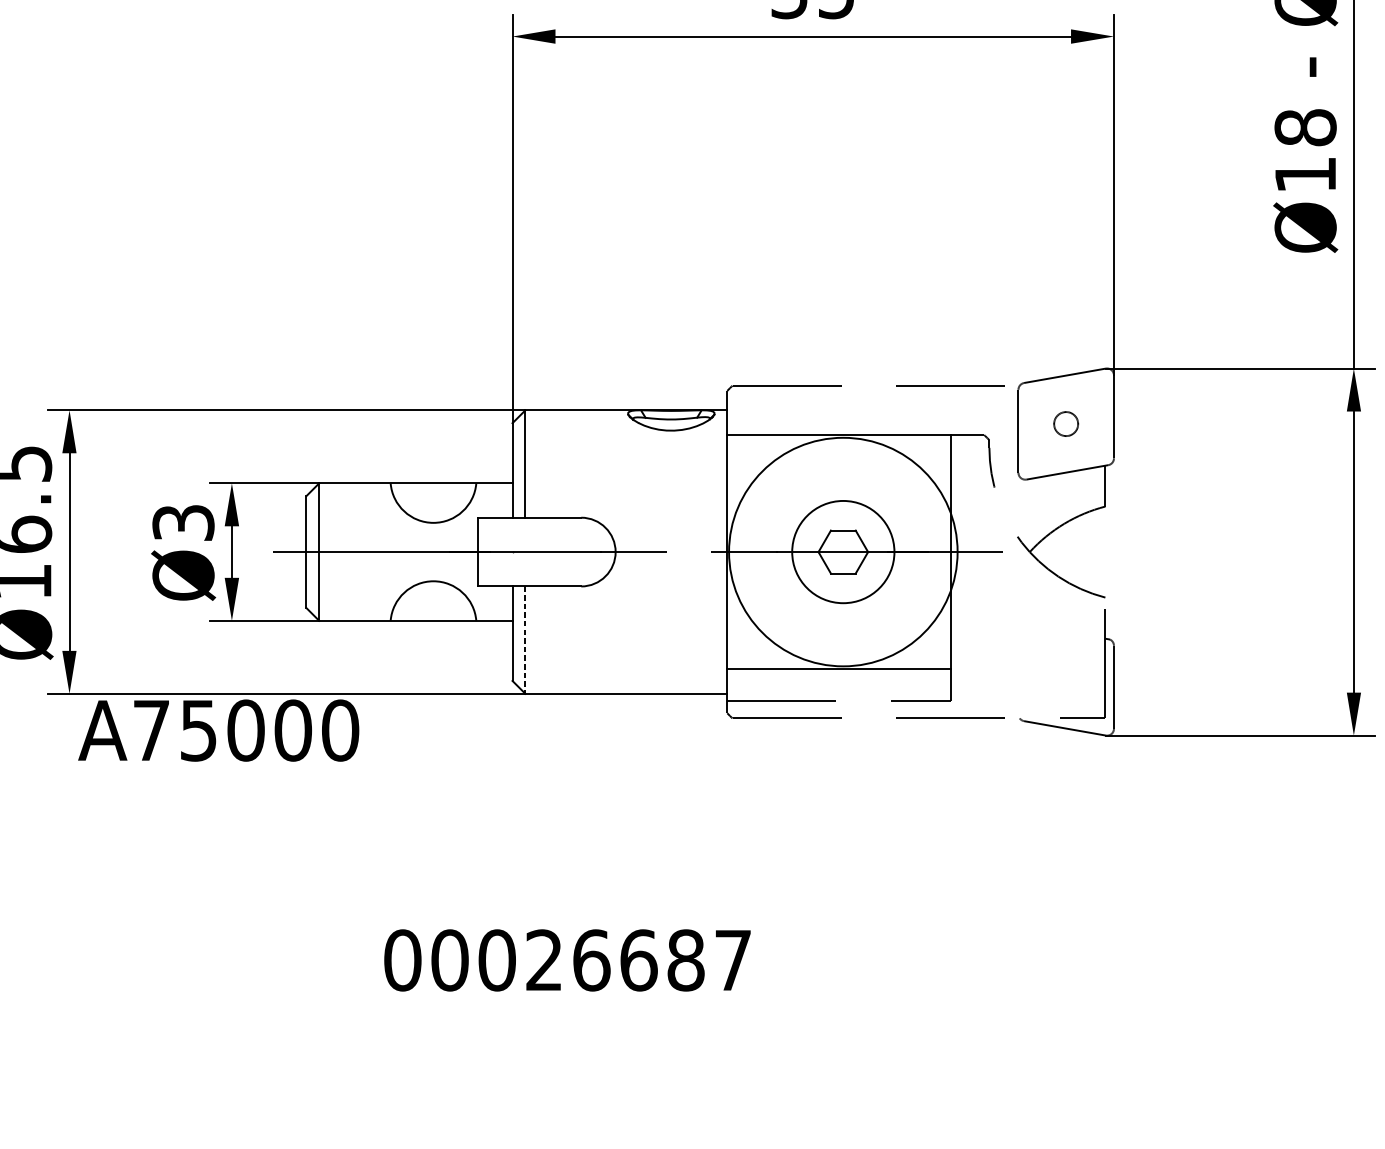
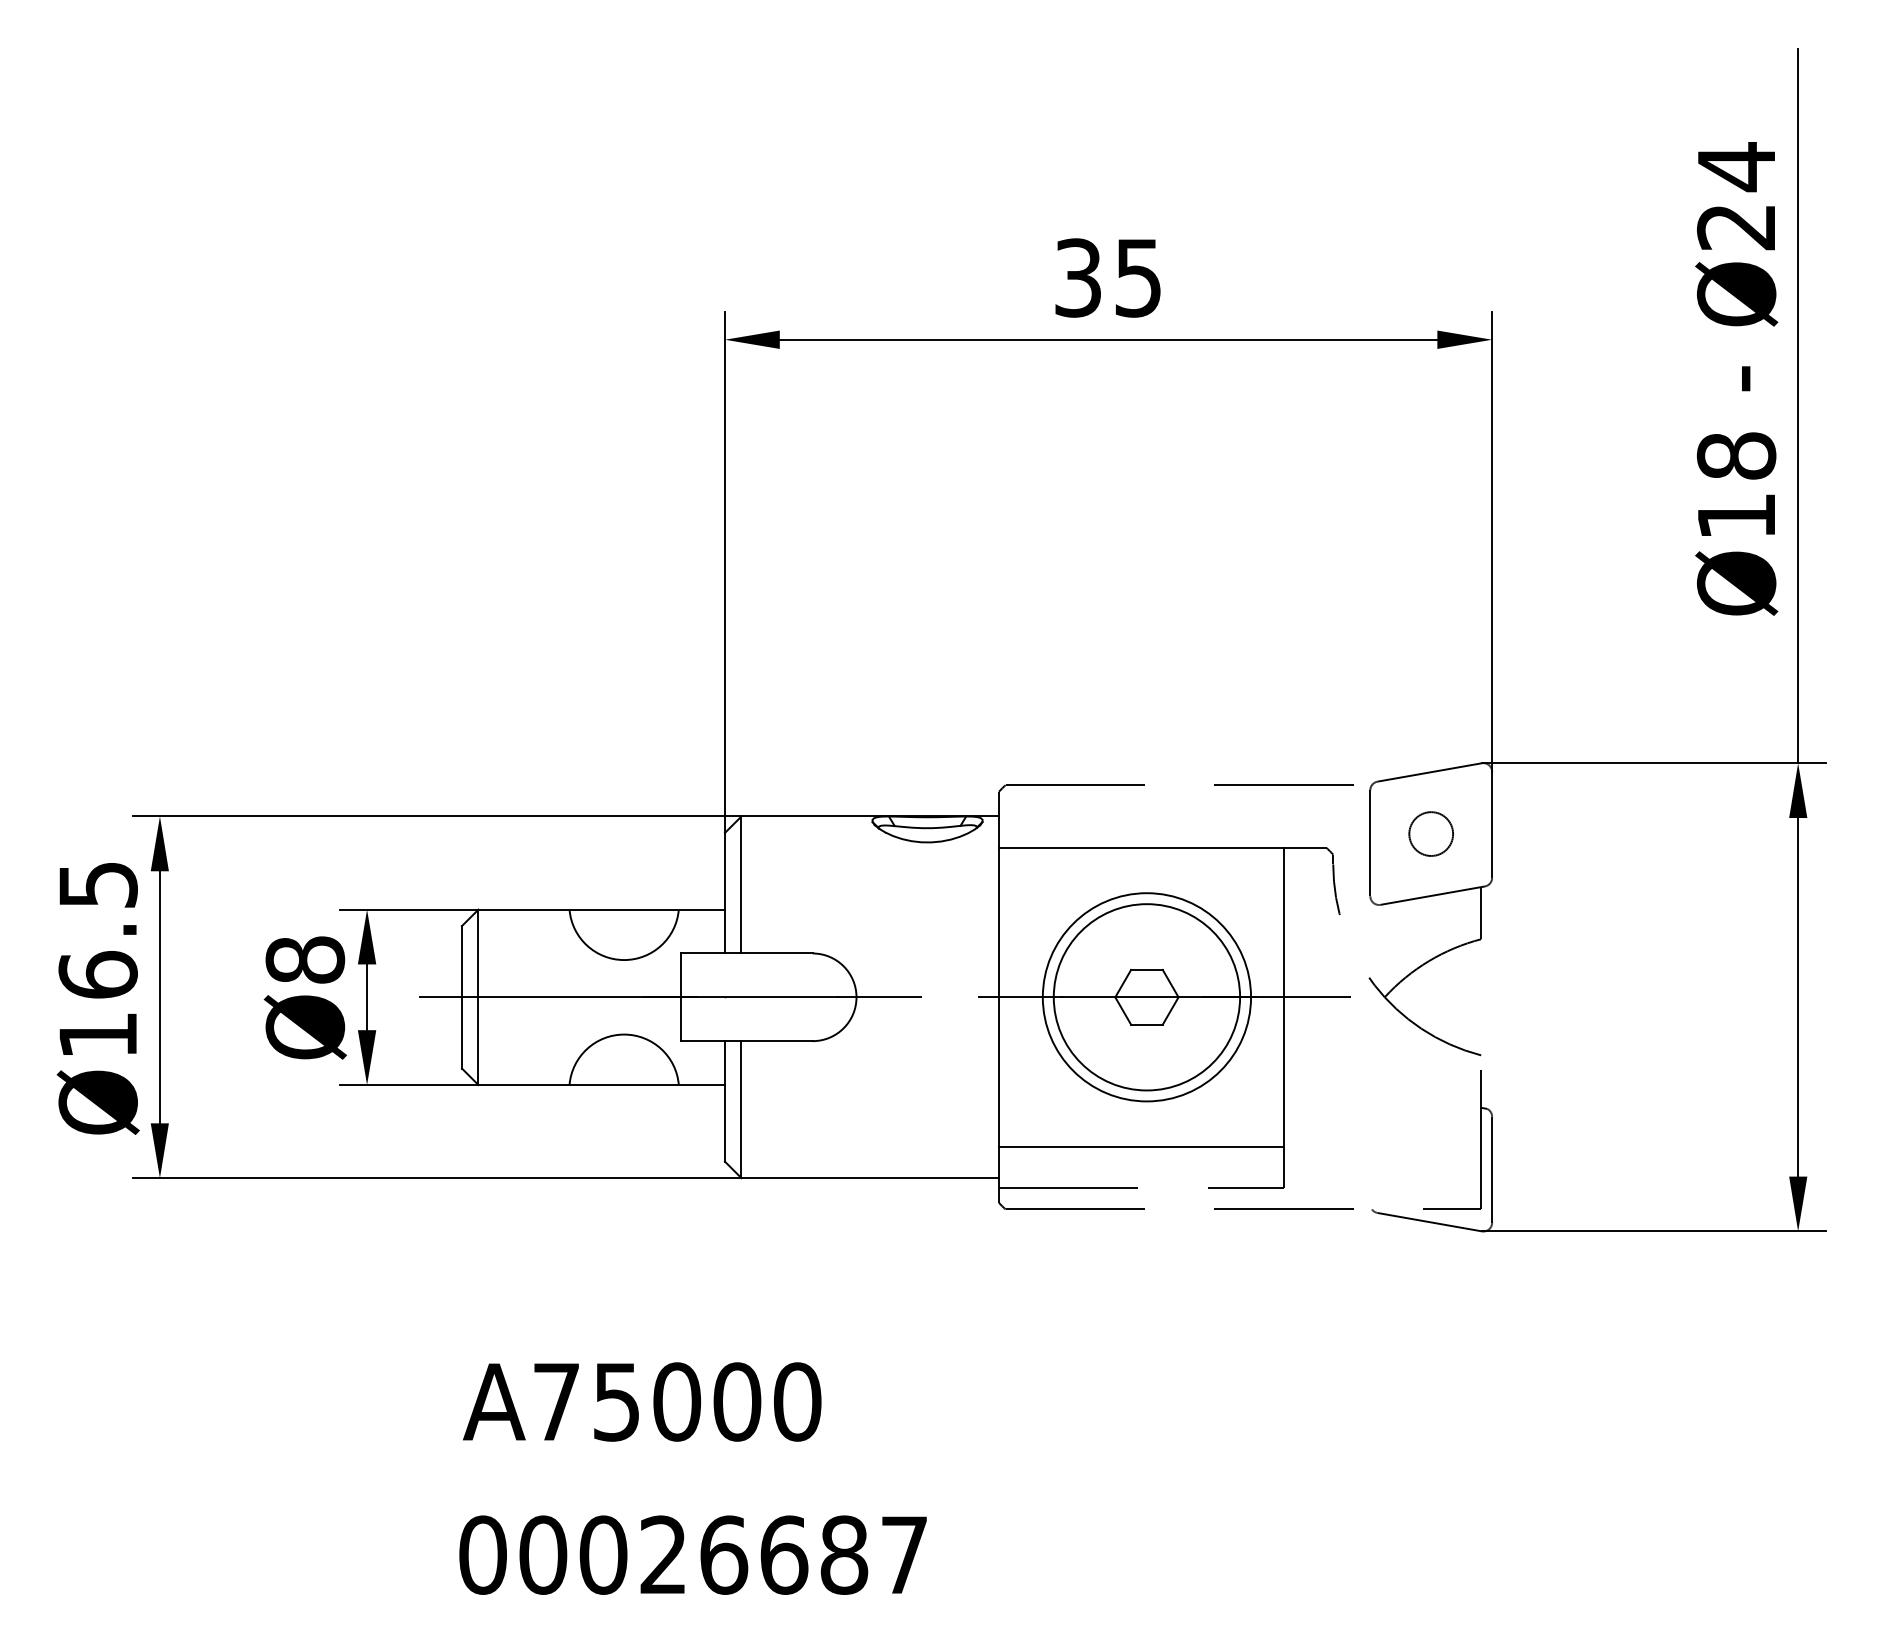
circle: (1065, 423) -> (1430, 833), size x1.43
text: (183, 522) -> (305, 959), Ø3 -> Ø8
circle: (842, 552) -> (1146, 997), size x0.71
circle: (842, 552) -> (1146, 997), size x1.43
line: (525, 640) -> (741, 1110), dashed -> solid
text: (218, 730) -> (642, 1401), moved
text: (567, 959) -> (692, 1554), moved

